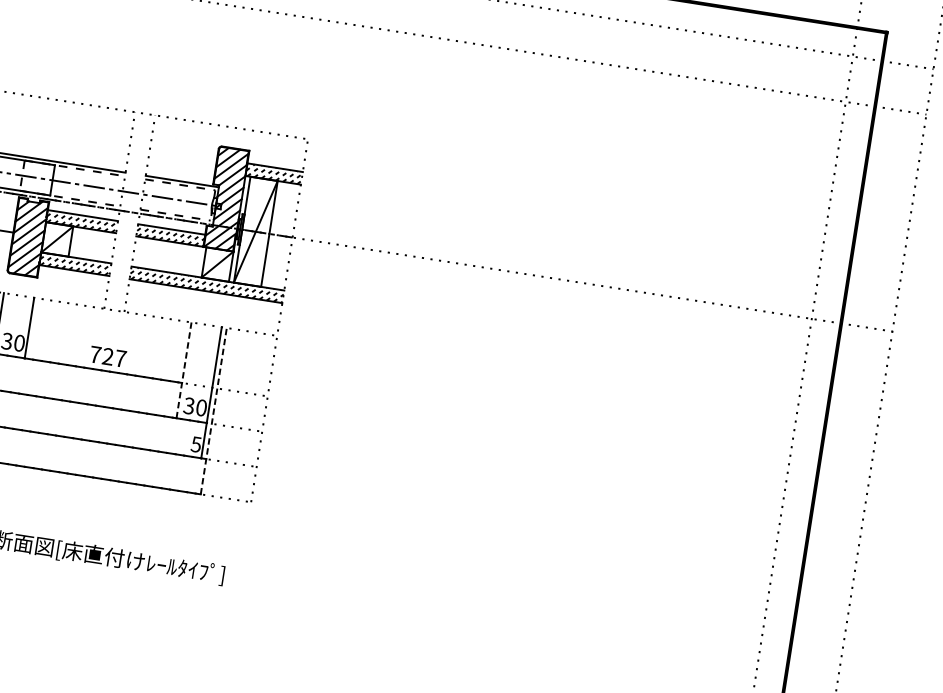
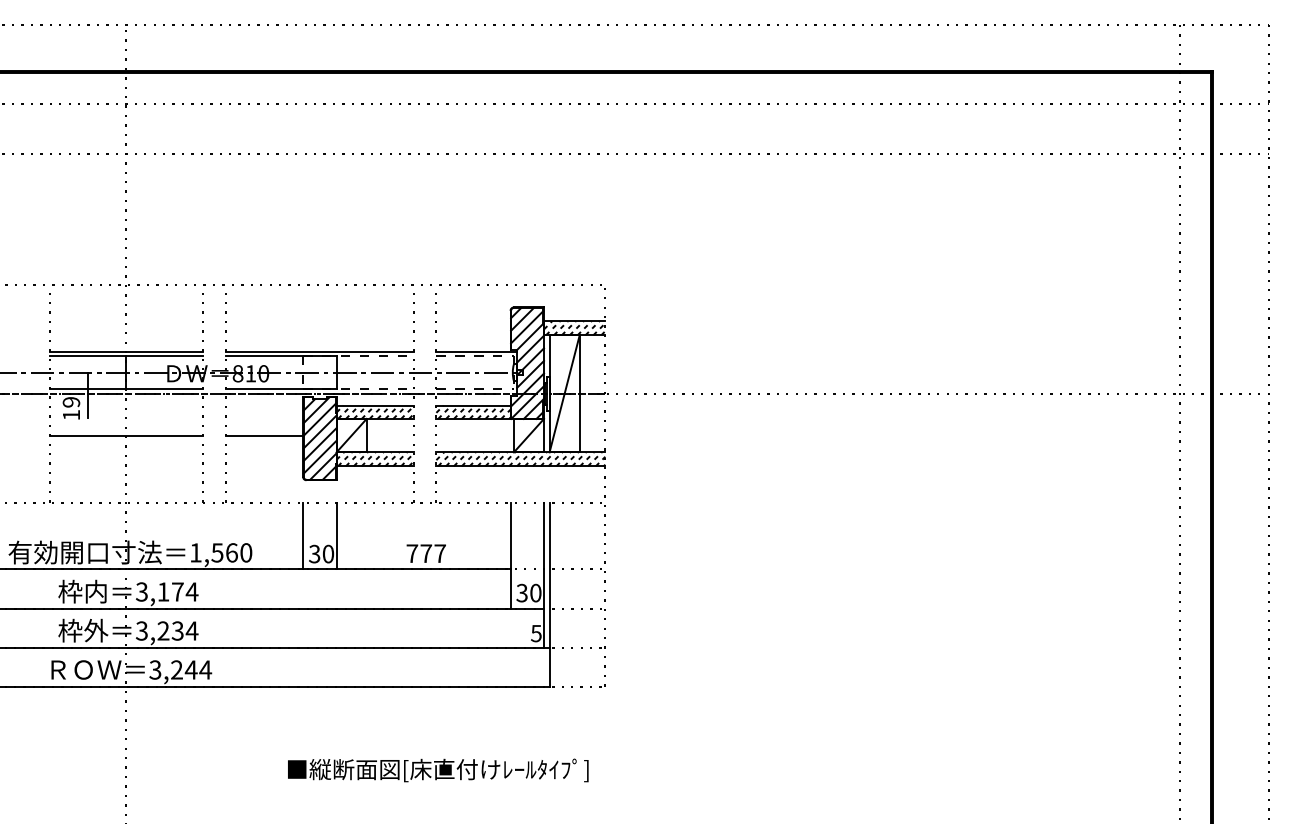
text: (108, 356) -> (426, 553), 727 -> 777
line: (183, 370) -> (510, 555), dashed -> solid
line: (213, 411) -> (549, 594), dashed -> solid

